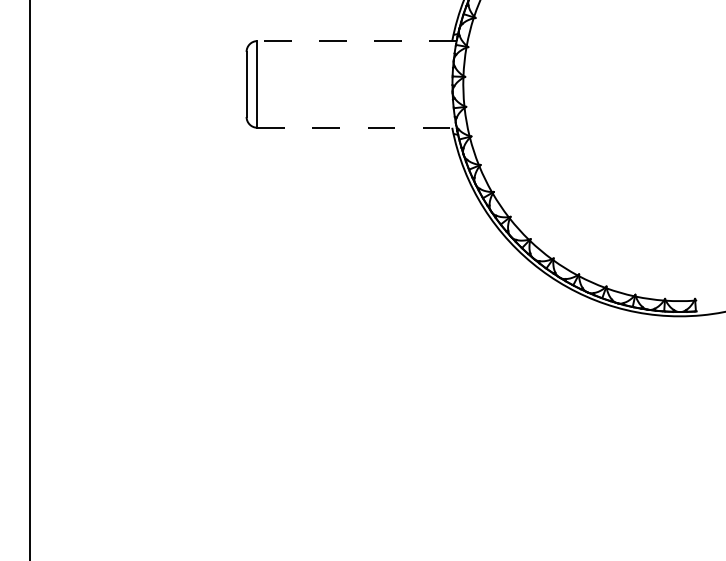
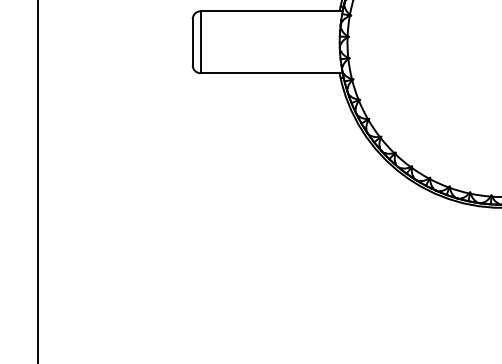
line: (357, 41) -> (271, 11), dashed -> solid
line: (357, 127) -> (271, 73), dashed -> solid

